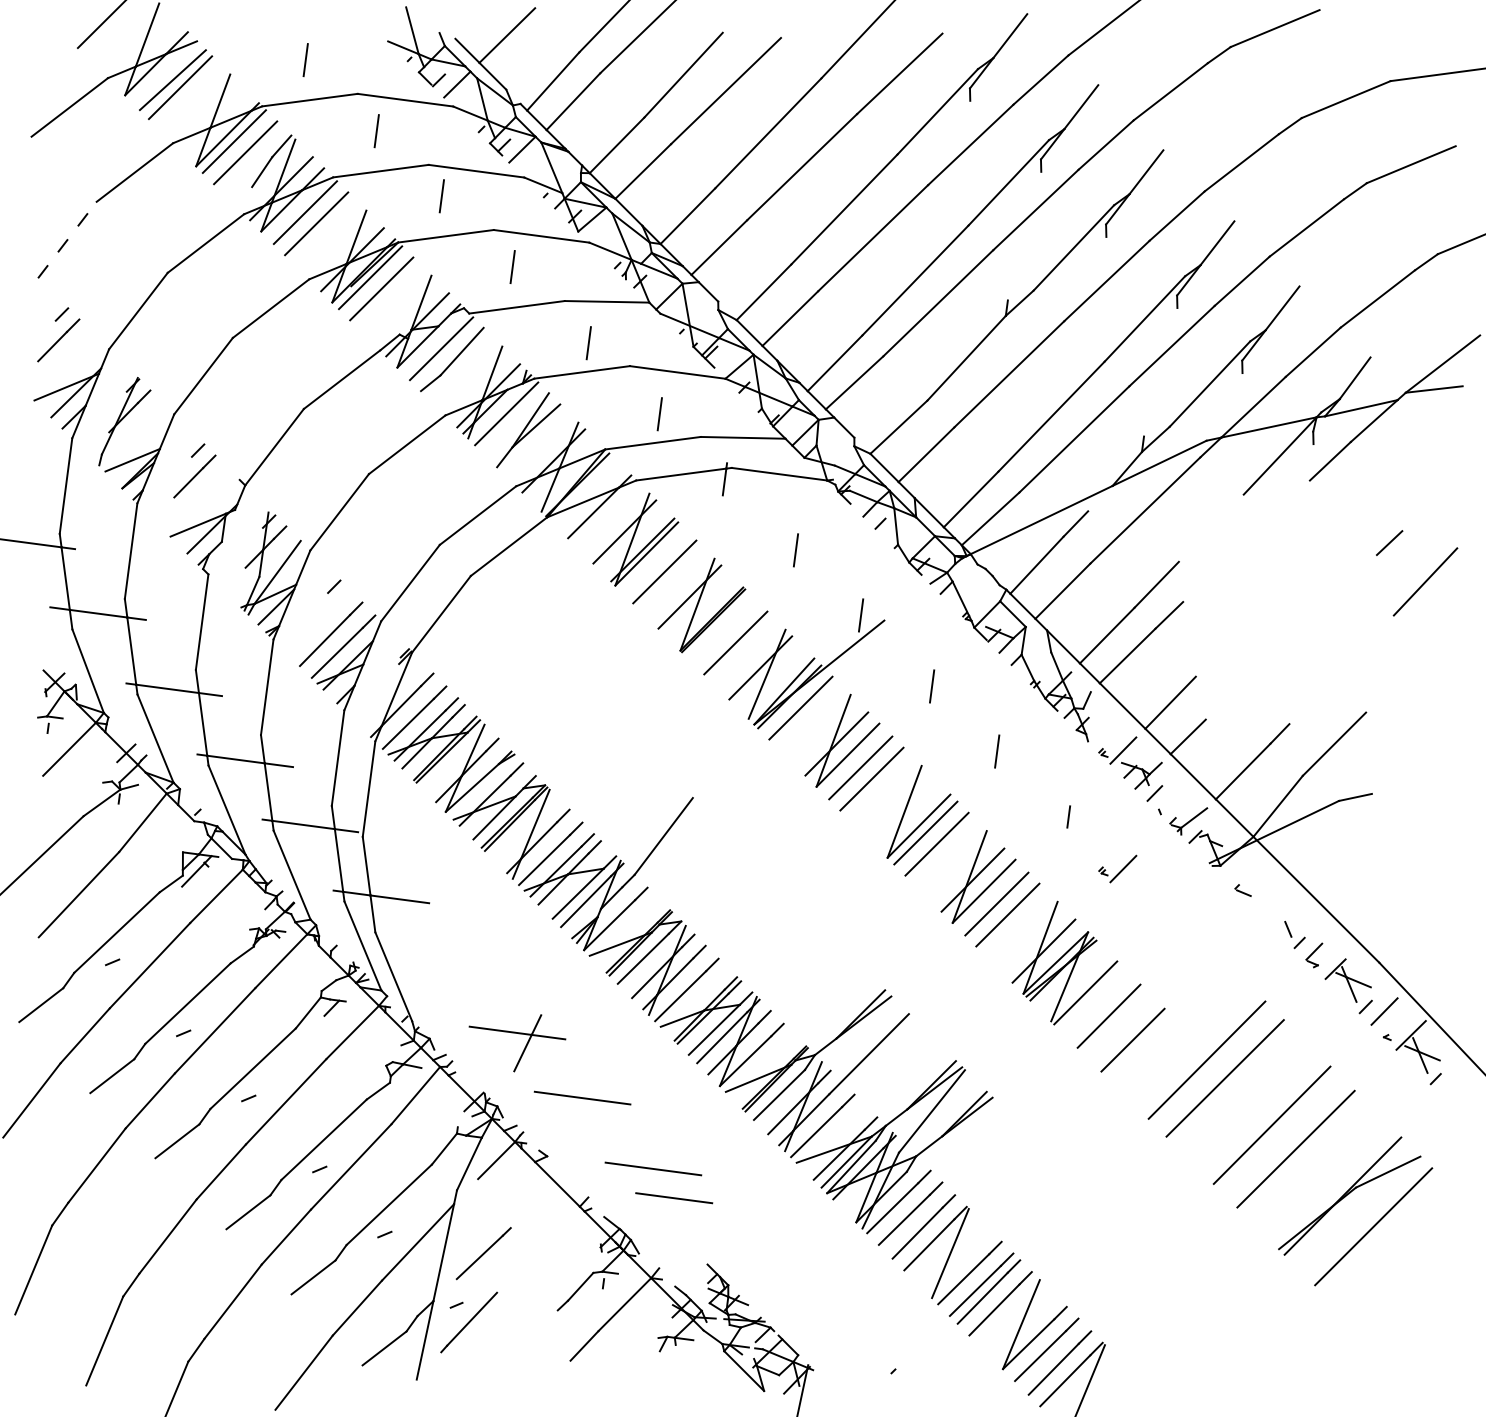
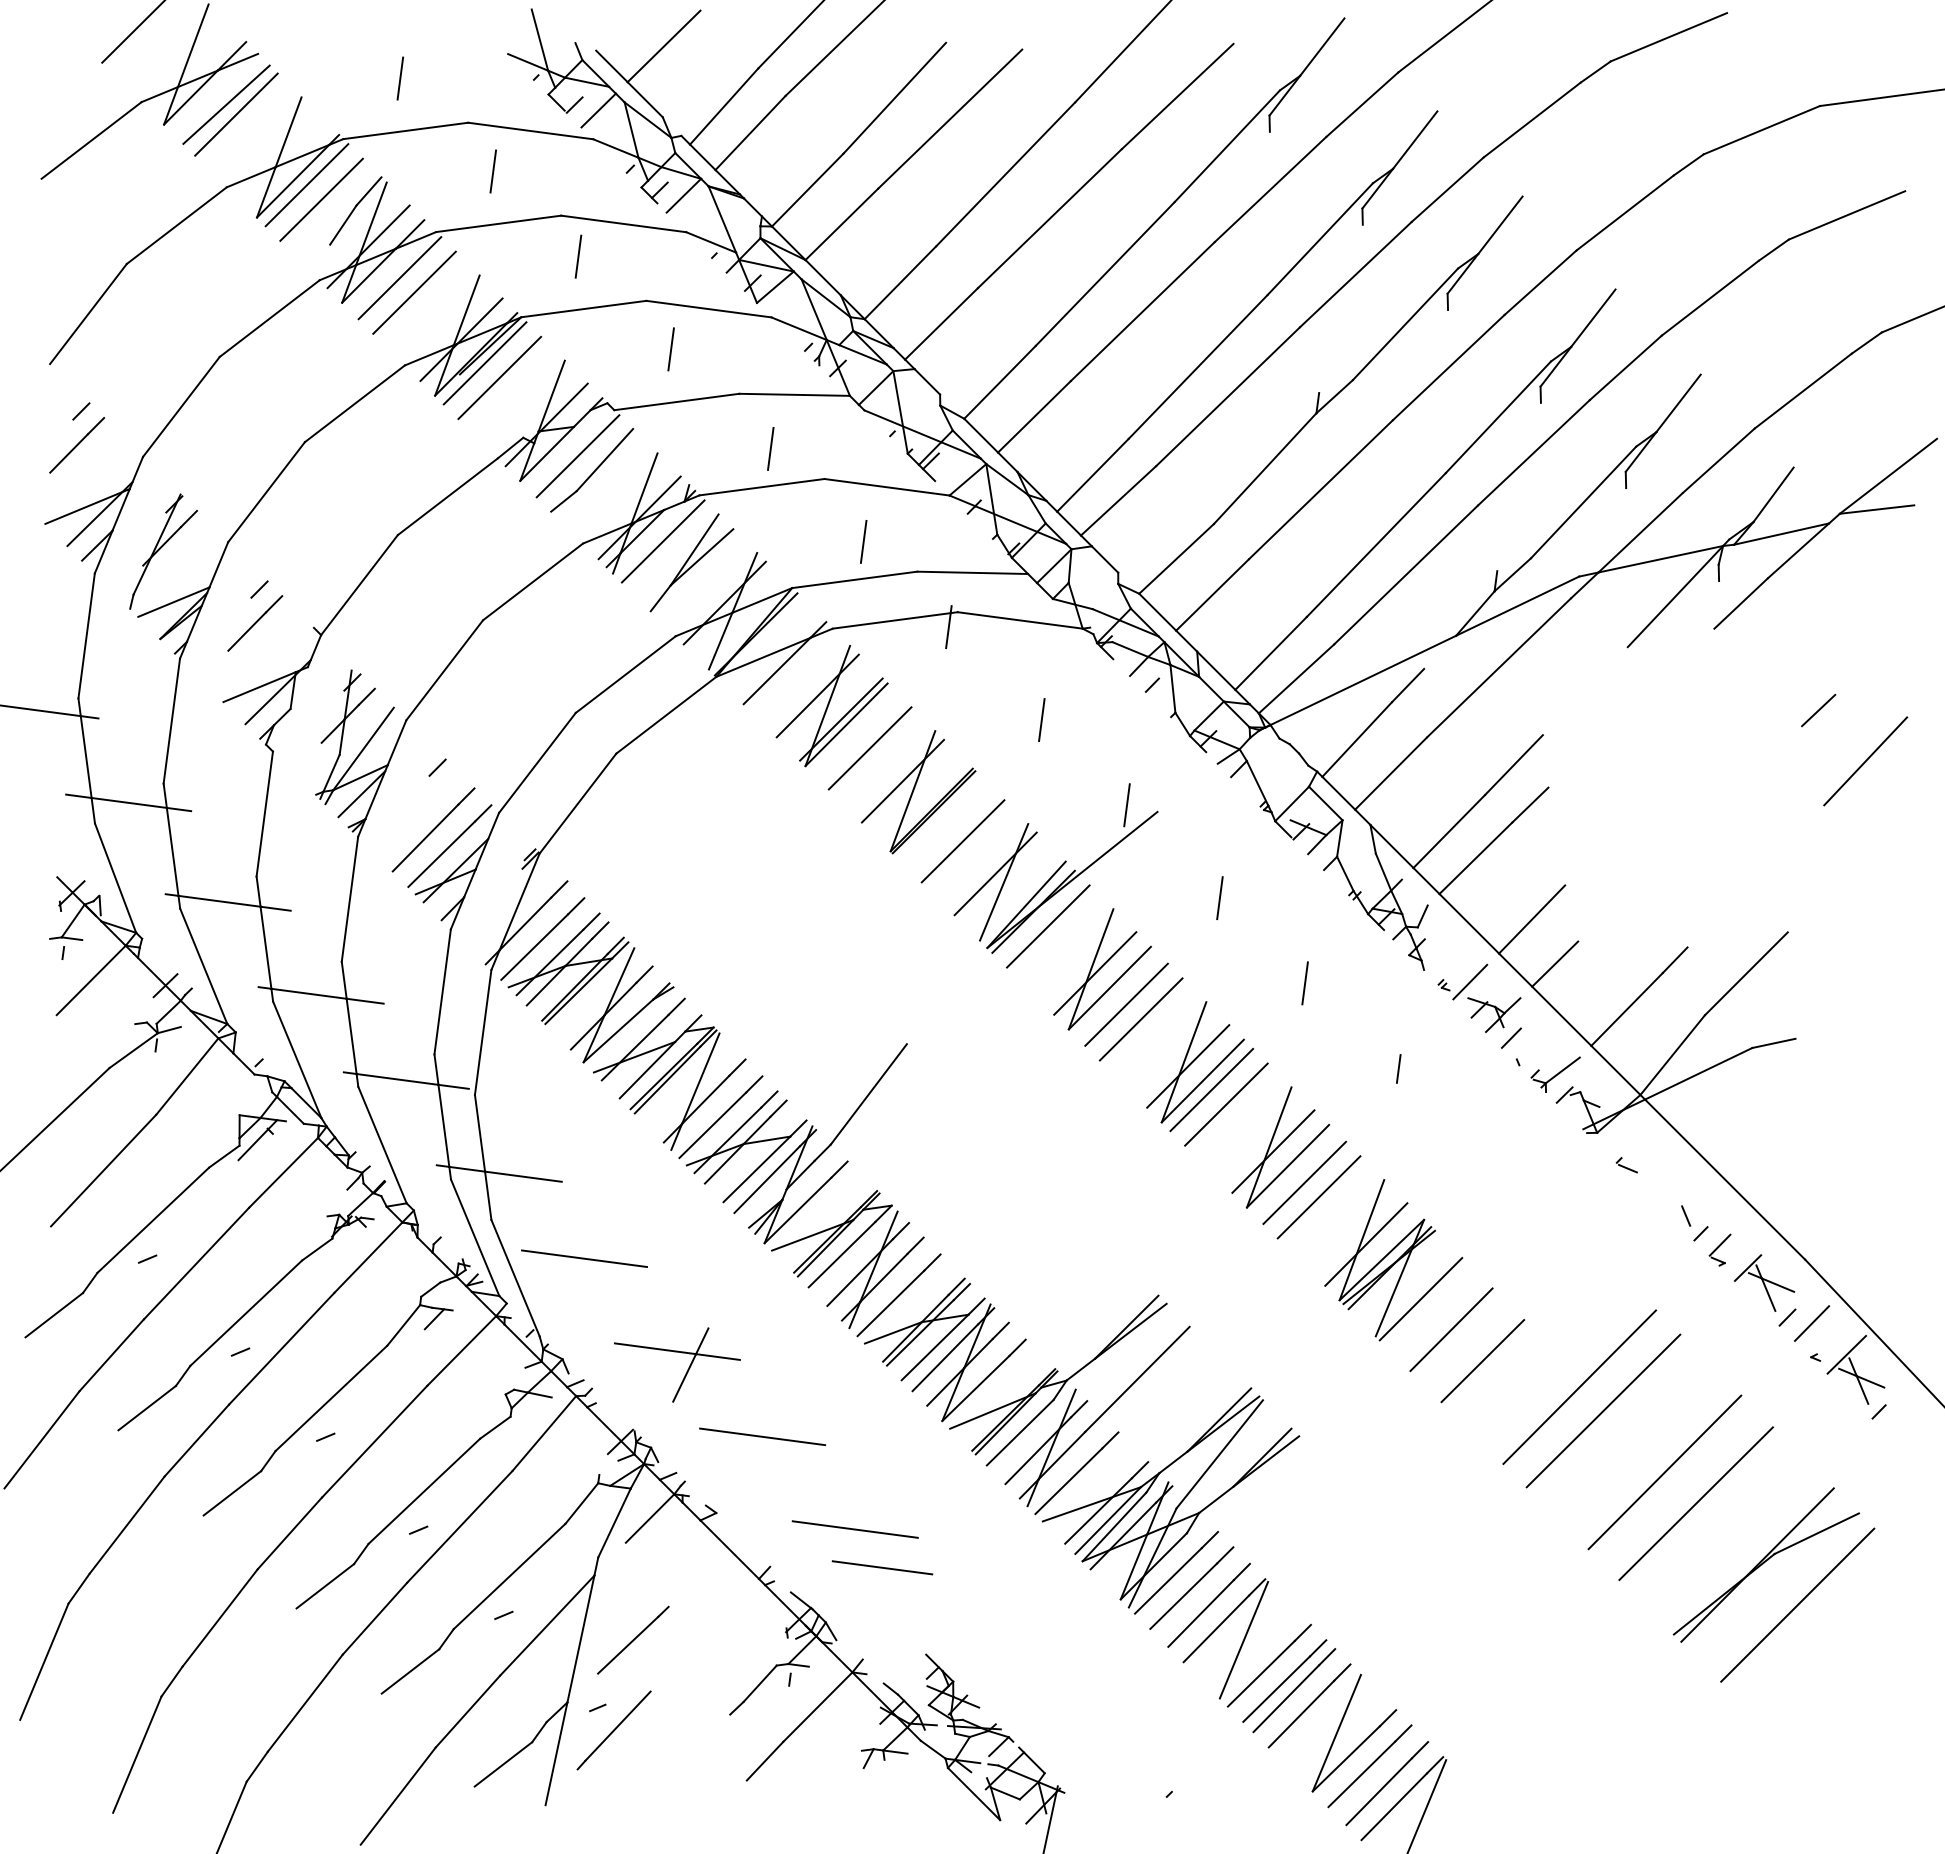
line: (67, 239) -> (88, 313), dashed -> solid
line: (908, 815) -> (1188, 1066), added
part: (1117, 868) -> (1462, 1136), removed
line: (446, 961) -> (584, 1258), added

